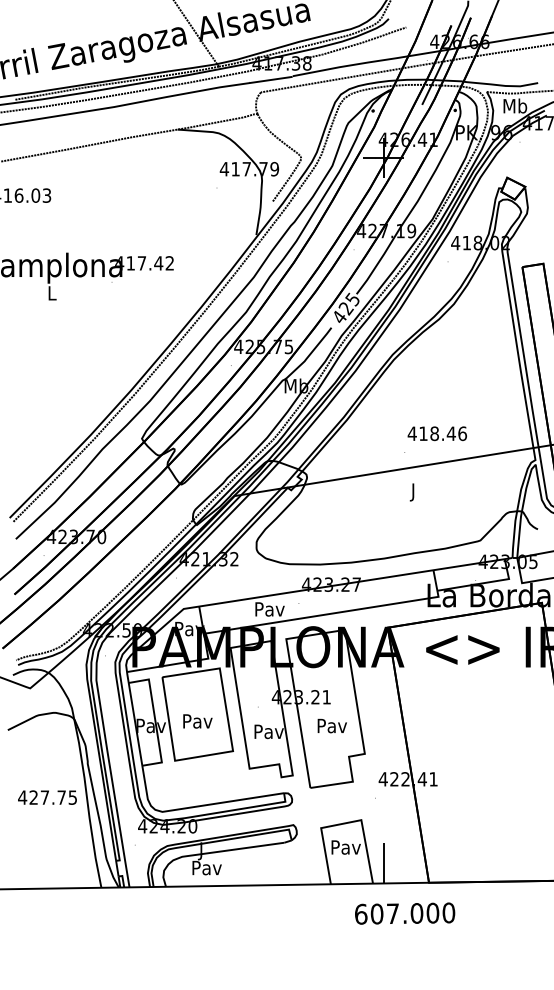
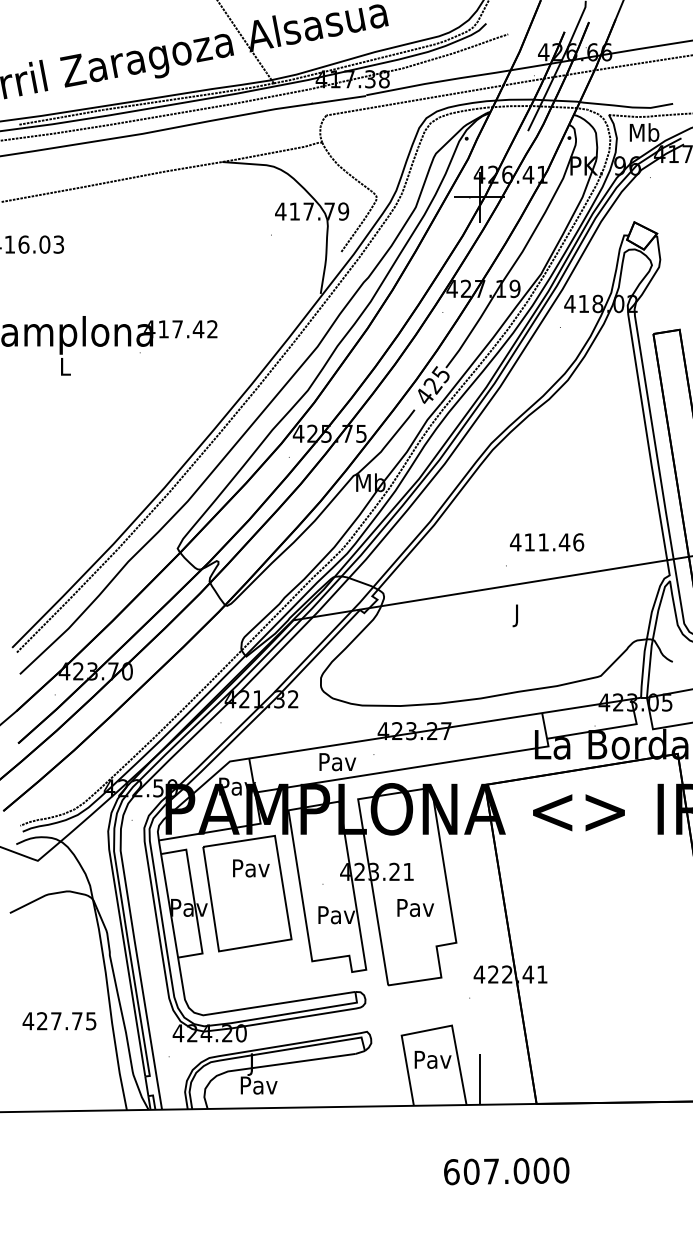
text: (434, 433) -> (543, 542), 418.46 -> 411.46
text: (197, 721) -> (250, 868), moved
text: (47, 797) -> (59, 1021), moved
text: (405, 913) -> (507, 1171), moved

